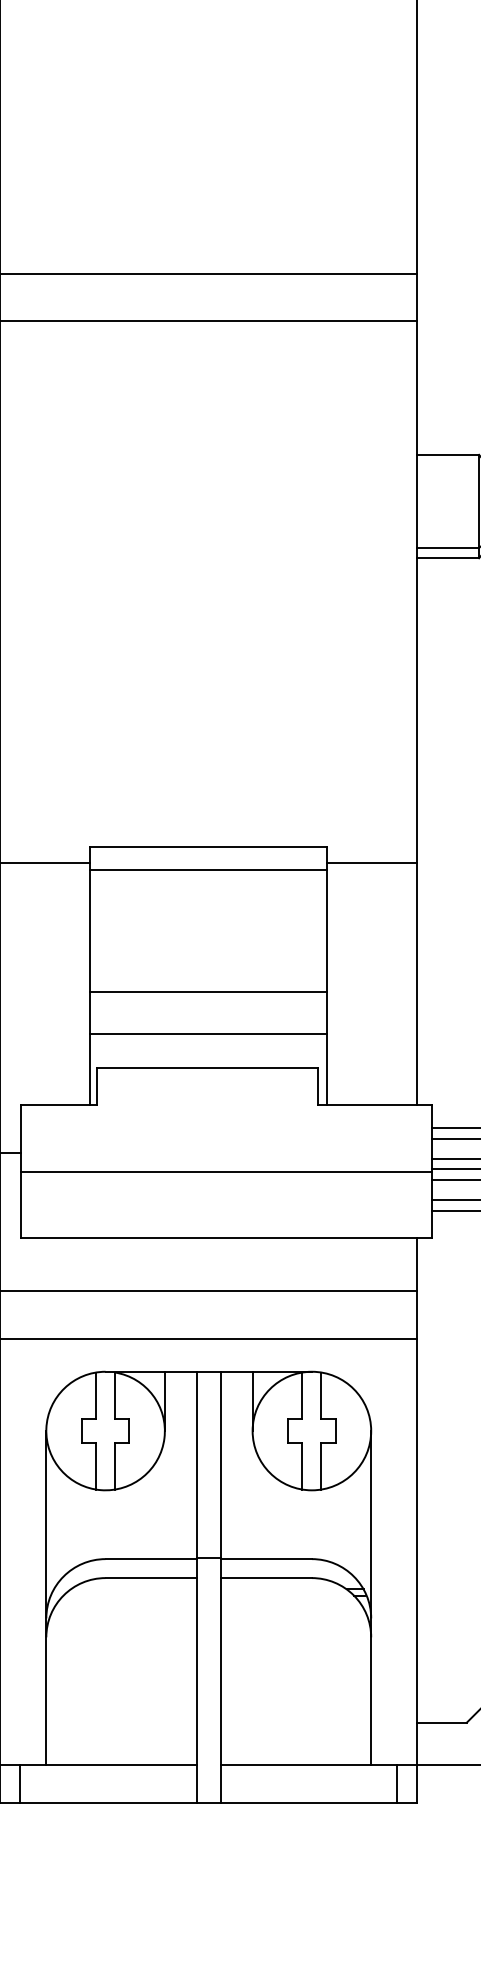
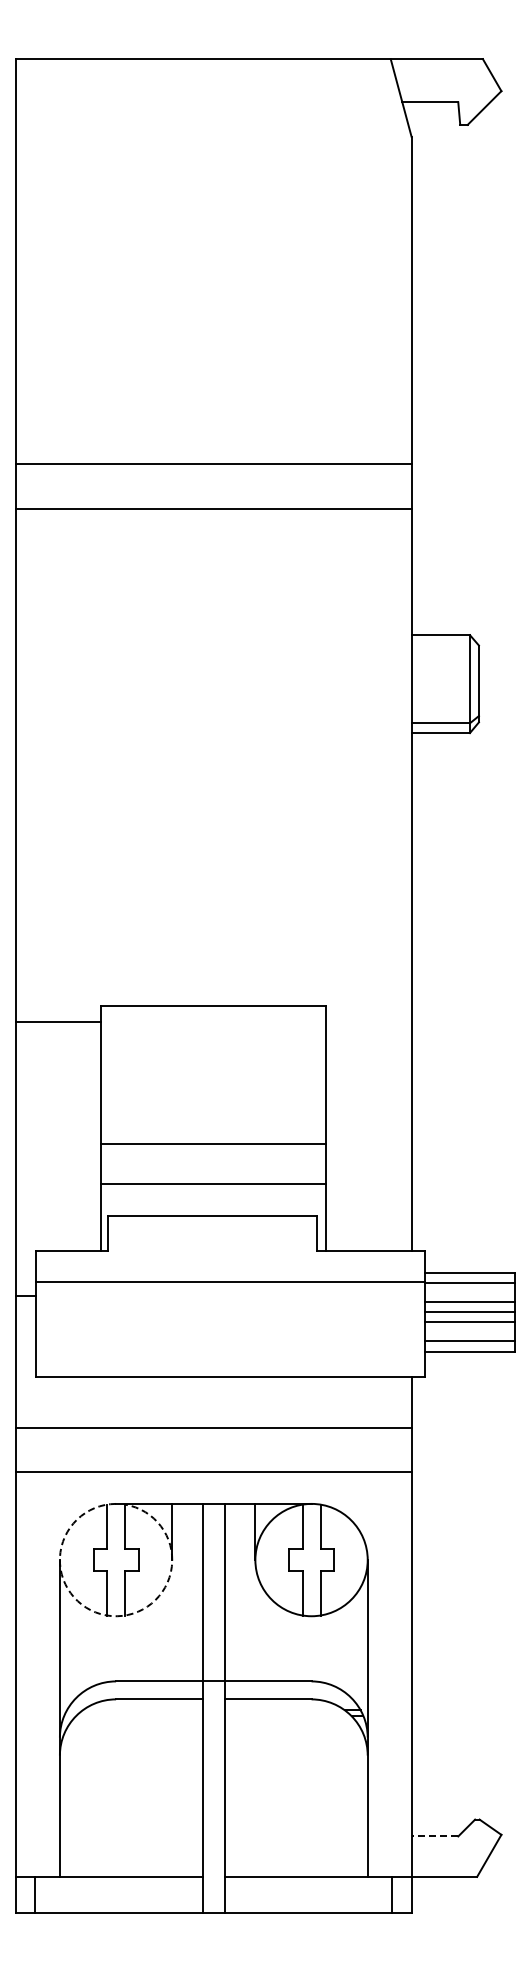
line: (372, 862) -> (368, 1021), removed
line: (208, 870) -> (213, 1028), removed
line: (226, 1171) -> (230, 1282), moved
arc: (100, 1490) -> (111, 1616), solid -> dashed
line: (441, 1722) -> (434, 1836), solid -> dashed

